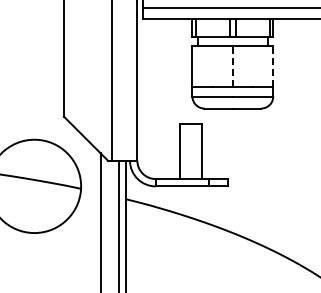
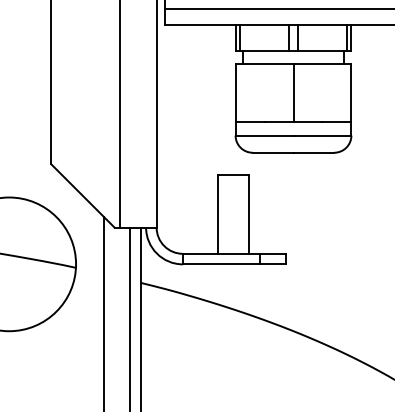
line: (232, 66) -> (292, 92), dashed -> solid
line: (273, 66) -> (351, 92), dashed -> solid

